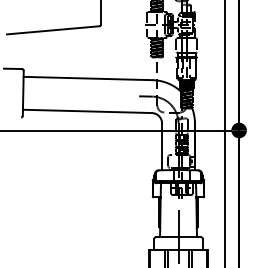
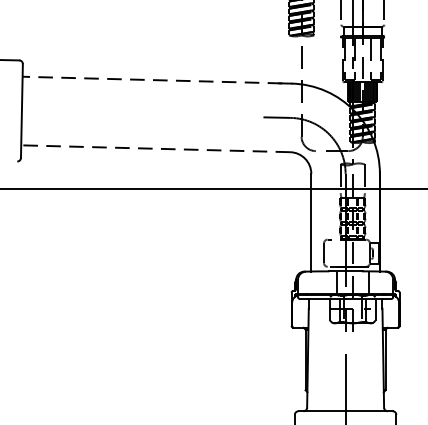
line: (85, 78) -> (151, 80), solid -> dashed
line: (87, 111) -> (155, 148), solid -> dashed

